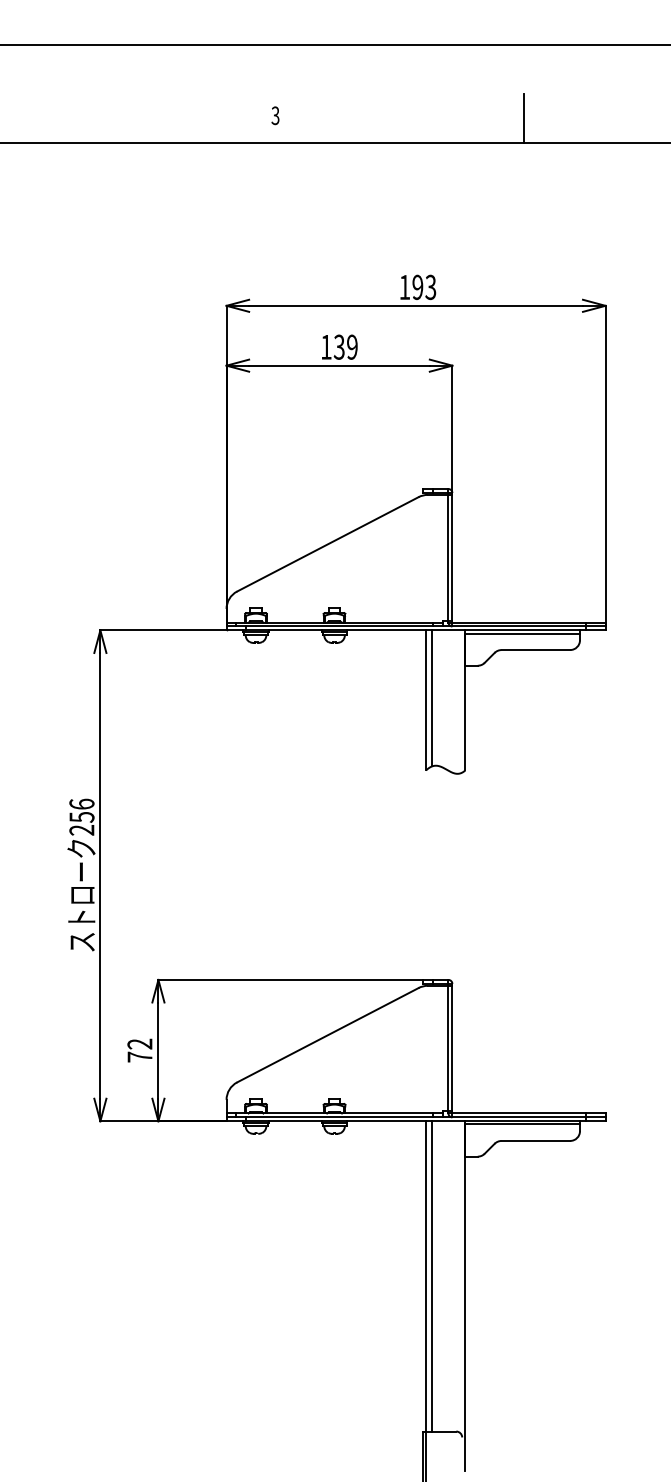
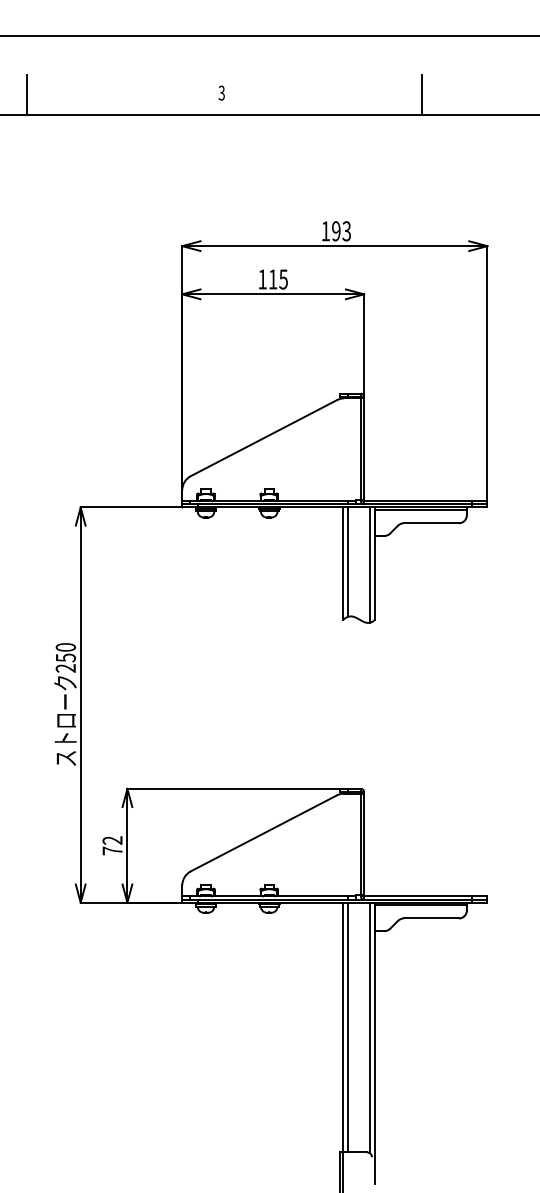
line: (33, 117) -> (26, 94), added
text: (344, 347) -> (277, 279), 139 -> 115
line: (459, 701) -> (369, 564), added
text: (81, 804) -> (65, 647), 256 -> 250
line: (459, 1276) -> (369, 1027), added

